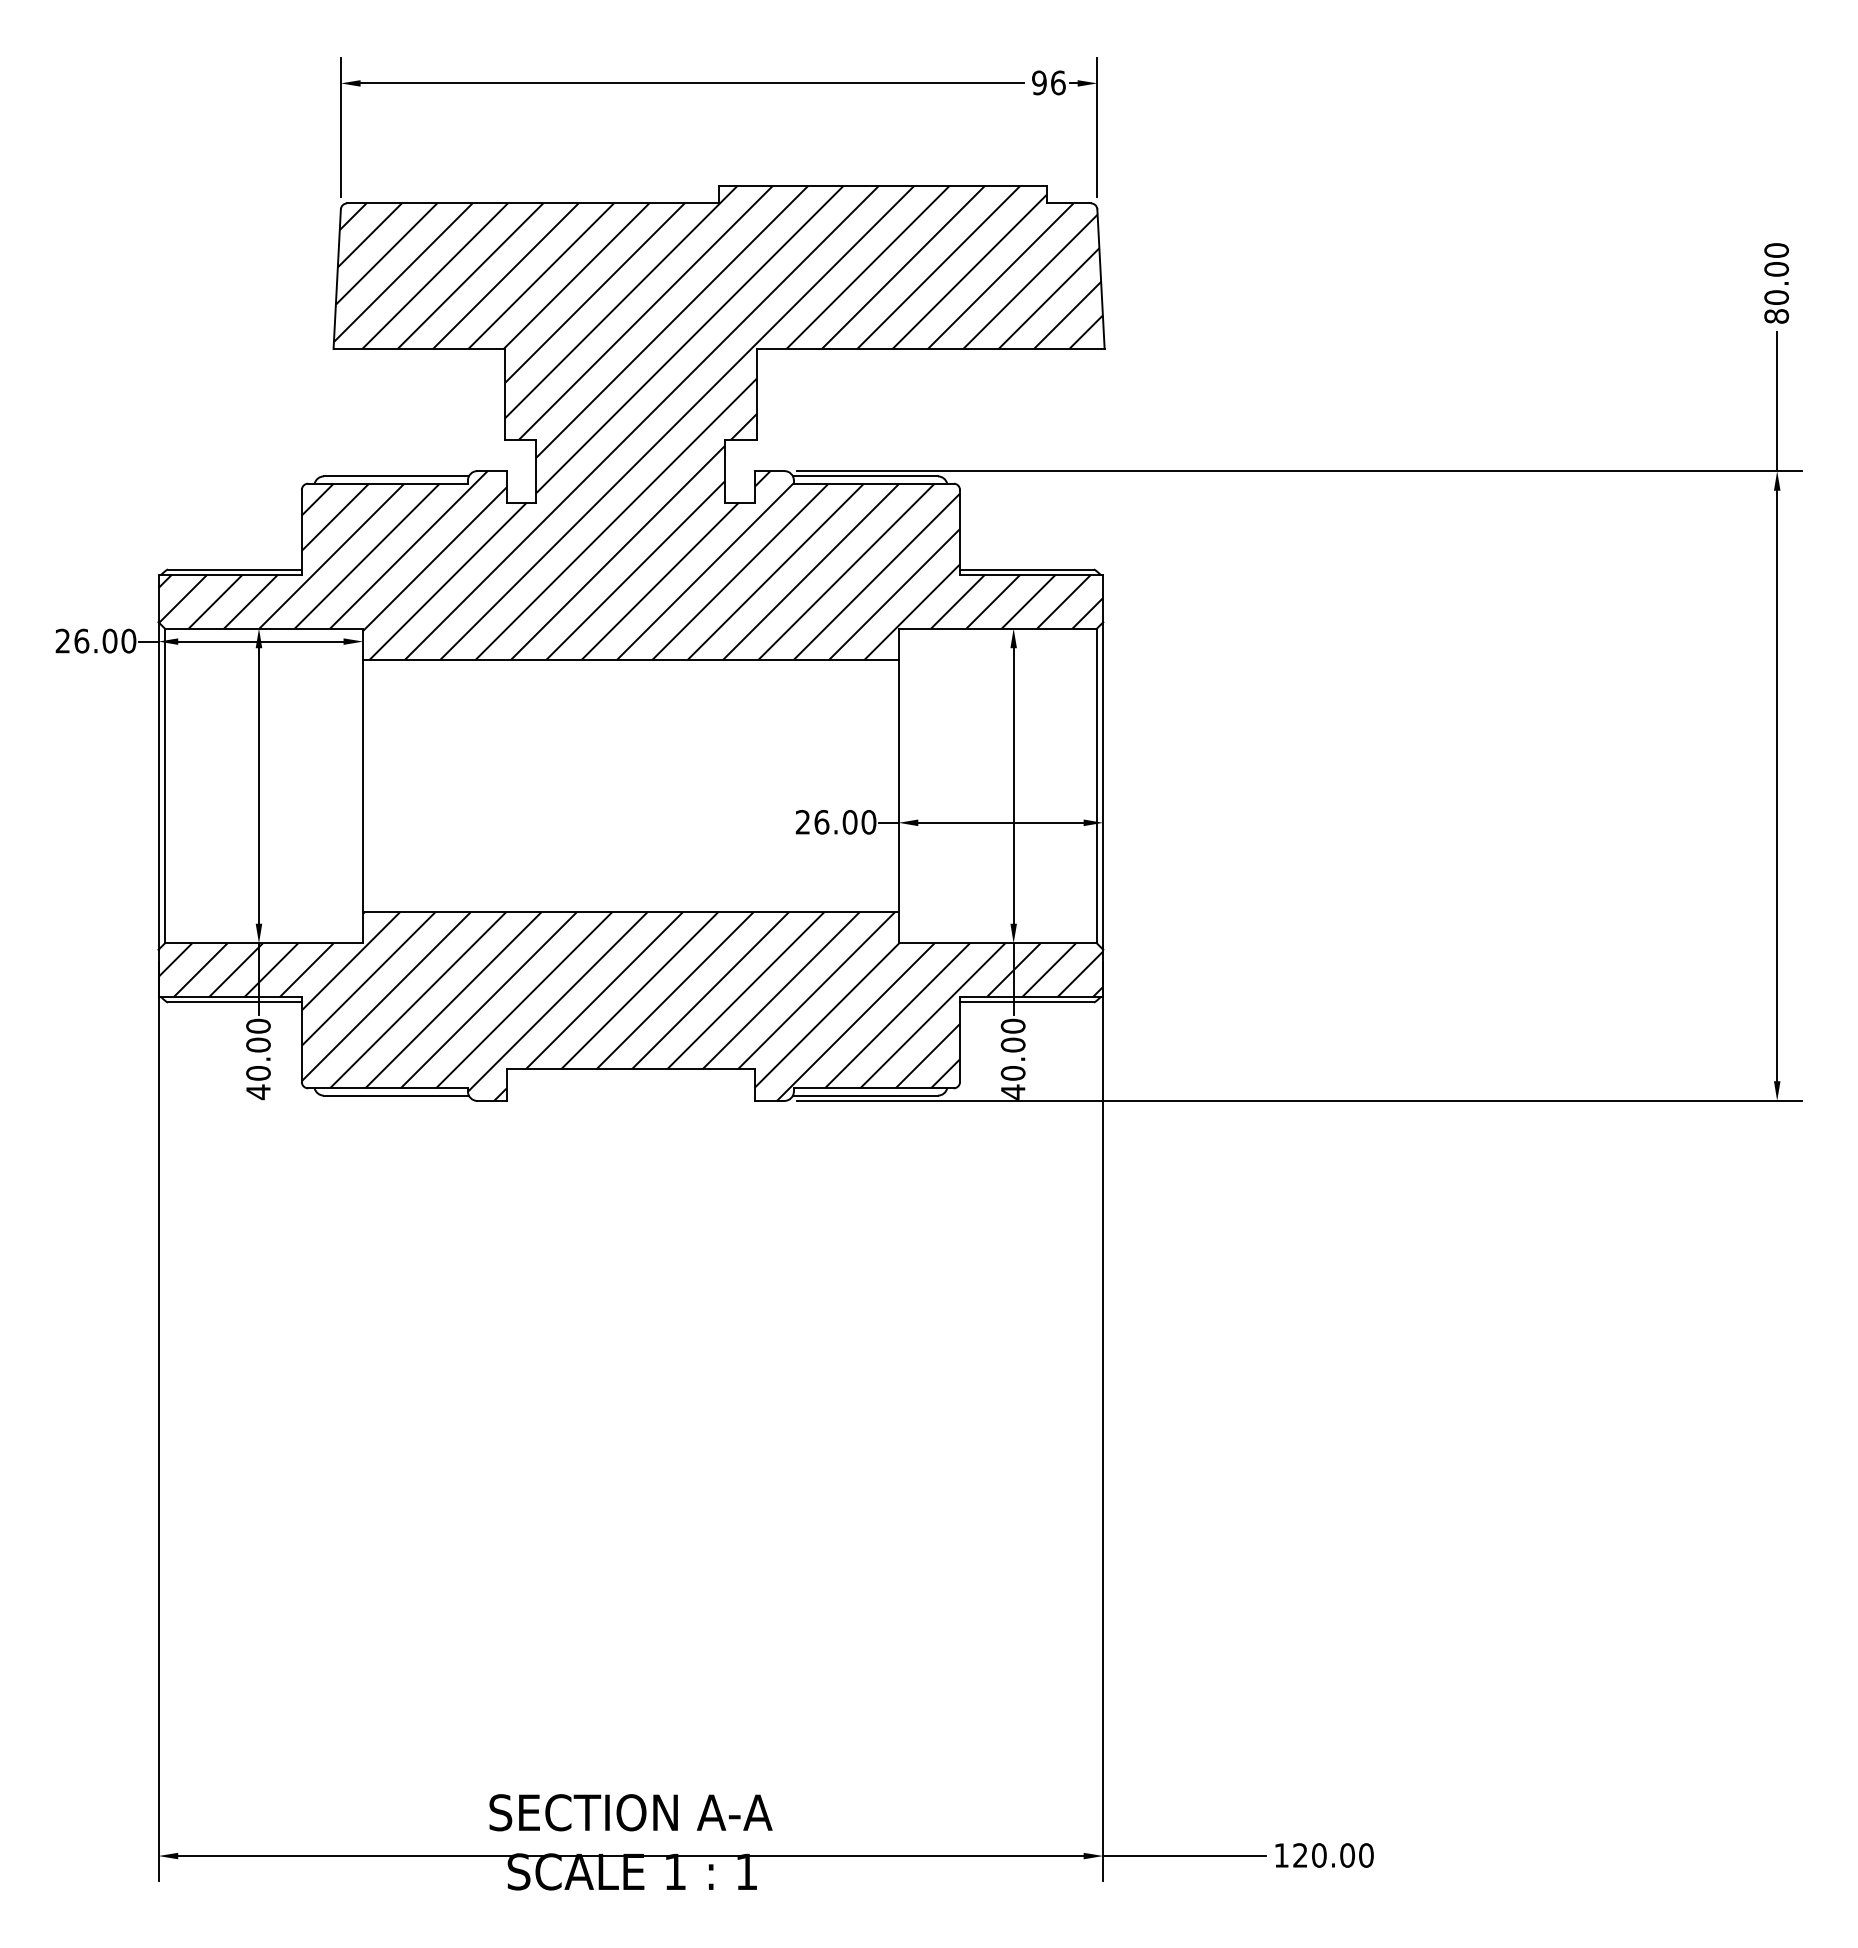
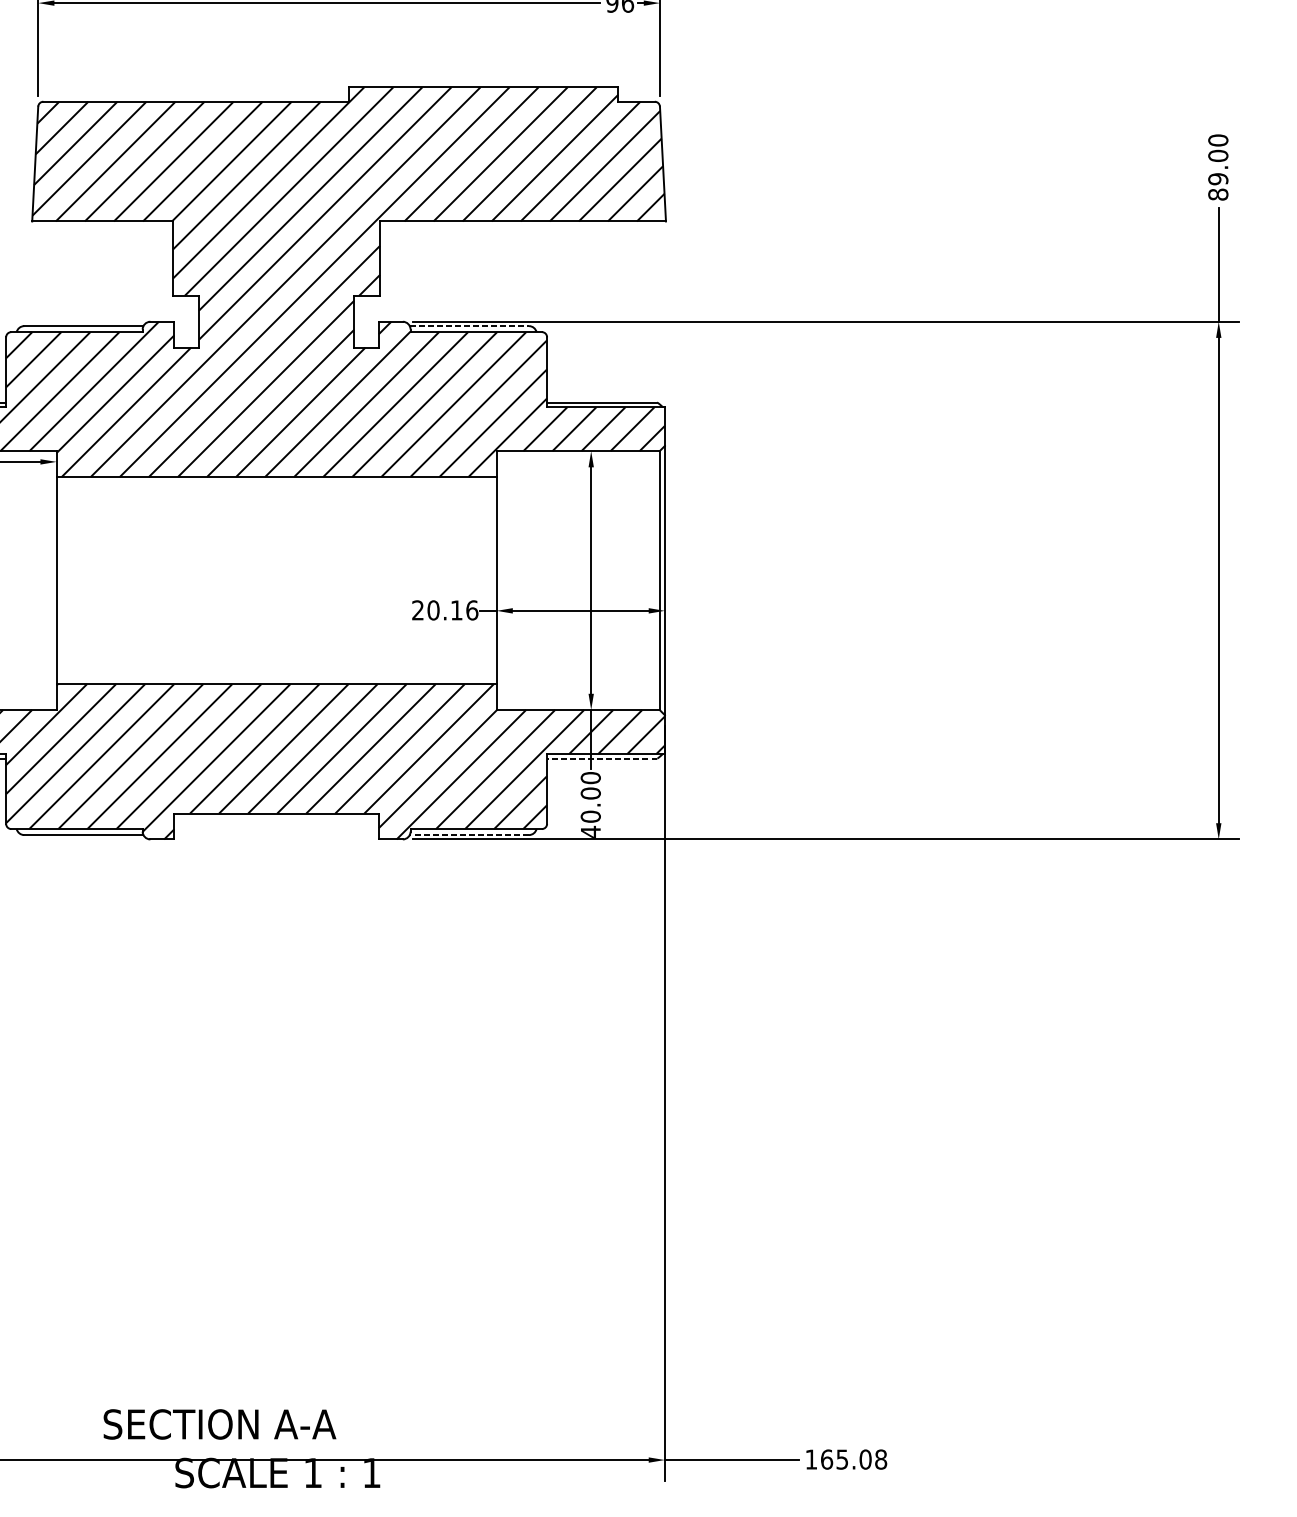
text: (1776, 297) -> (1218, 179), 80.00 -> 89.00
line: (865, 476) -> (469, 326), solid -> dashed
text: (845, 822) -> (452, 610), 26.00 -> 20.16
line: (1026, 1002) -> (601, 758), solid -> dashed
line: (865, 1095) -> (469, 834), solid -> dashed
text: (630, 1812) -> (219, 1424), moved
text: (1333, 1855) -> (854, 1459), 120.00 -> 165.08

